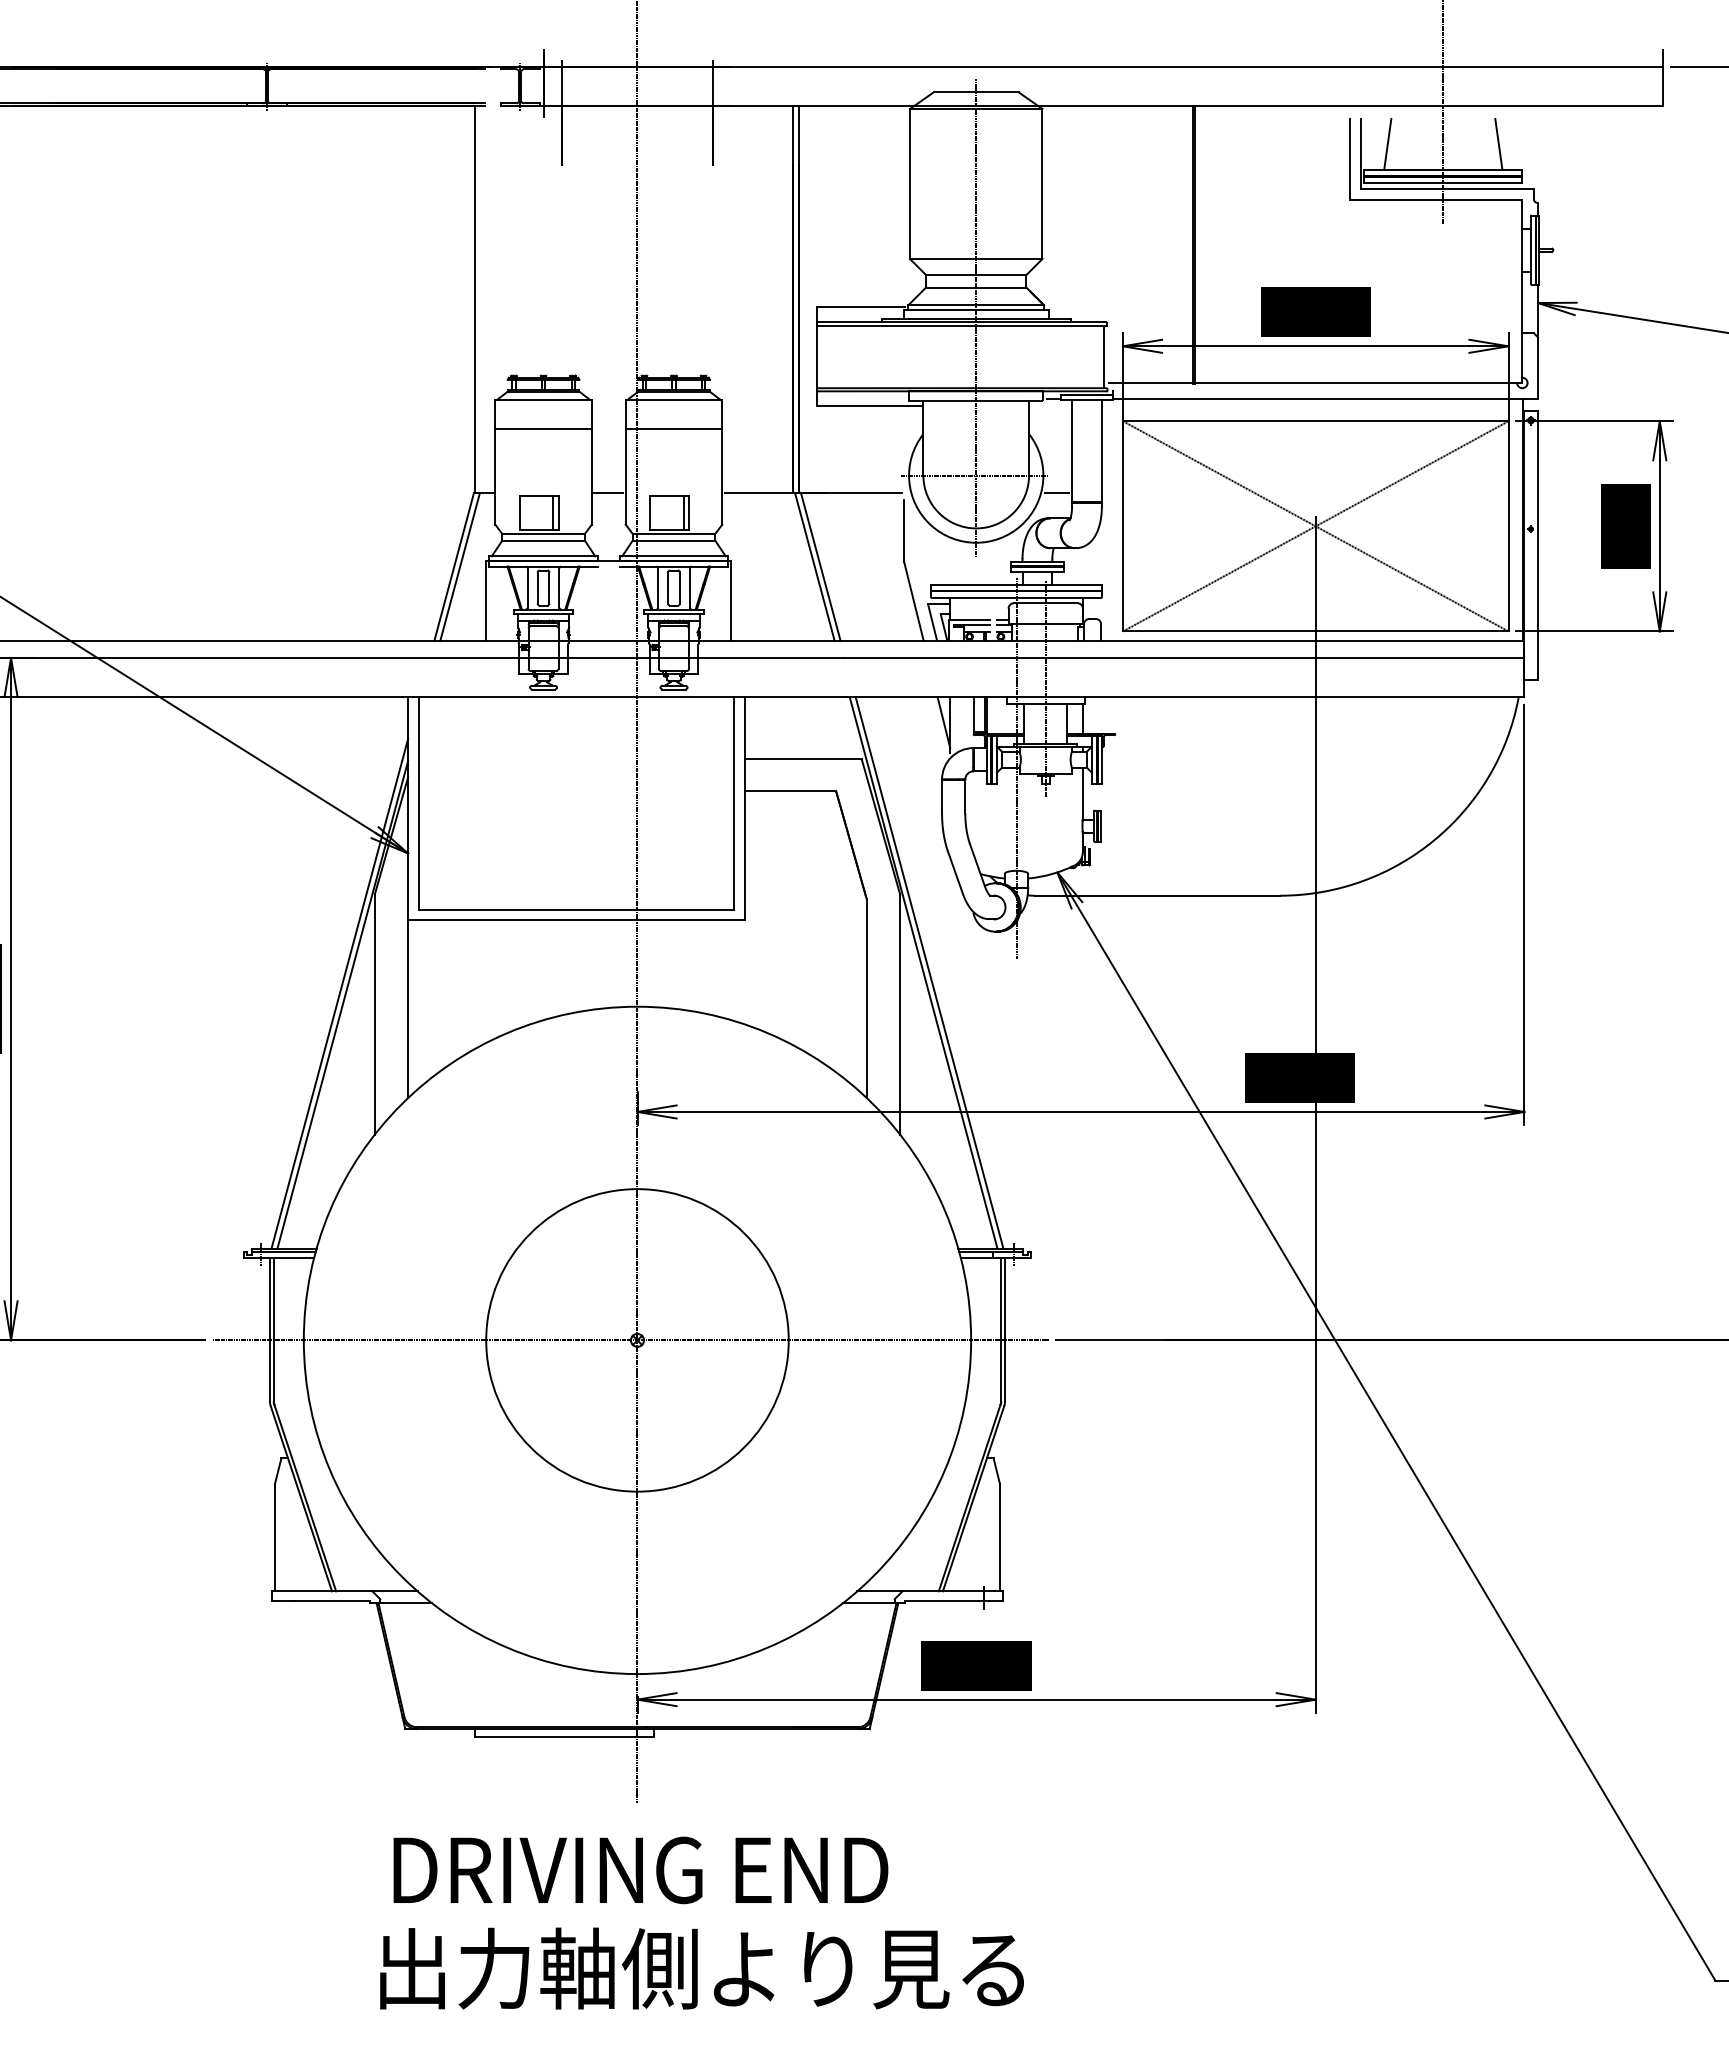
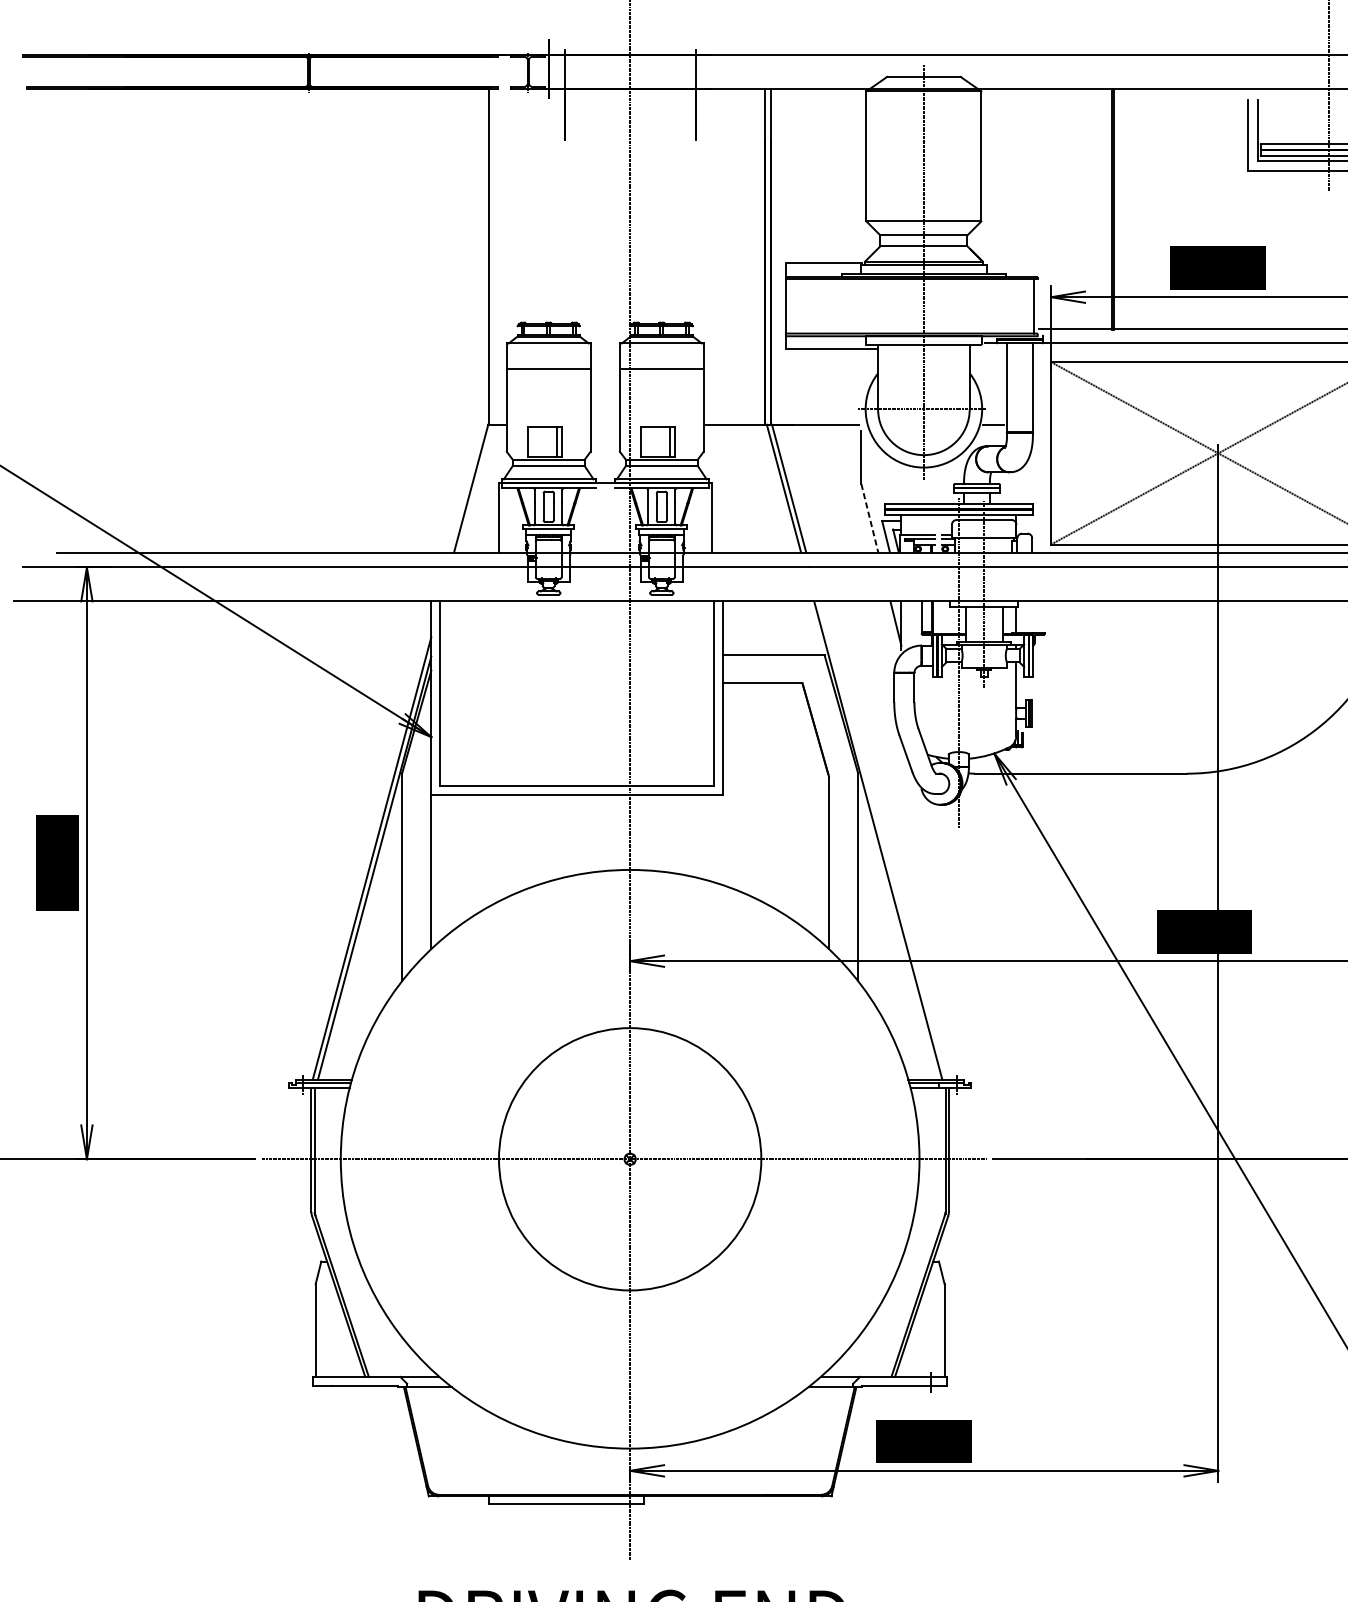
line: (1387, 144) -> (1280, 122), removed
line: (608, 493) -> (605, 424), removed
line: (459, 567) -> (475, 489), removed
line: (913, 601) -> (869, 518), solid -> dashed
line: (929, 972) -> (883, 840), removed

